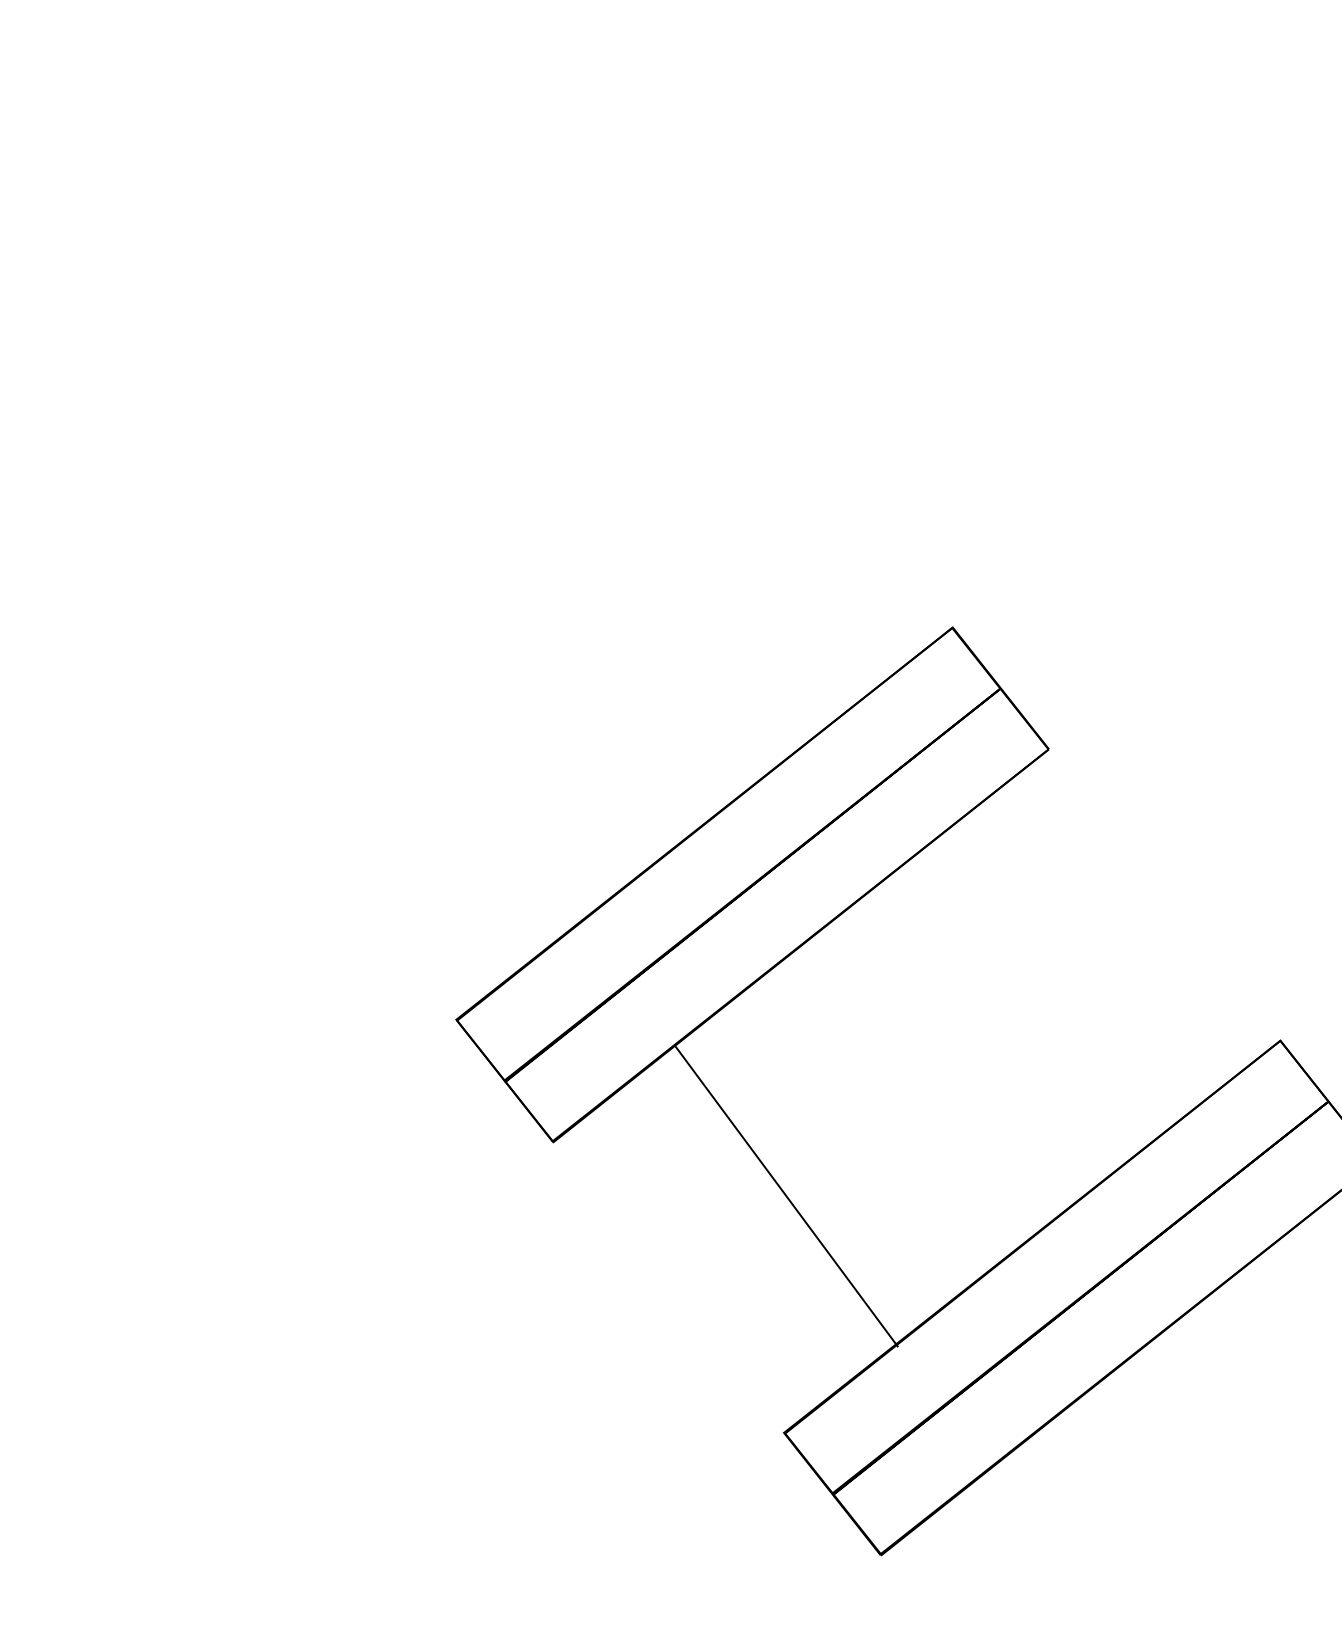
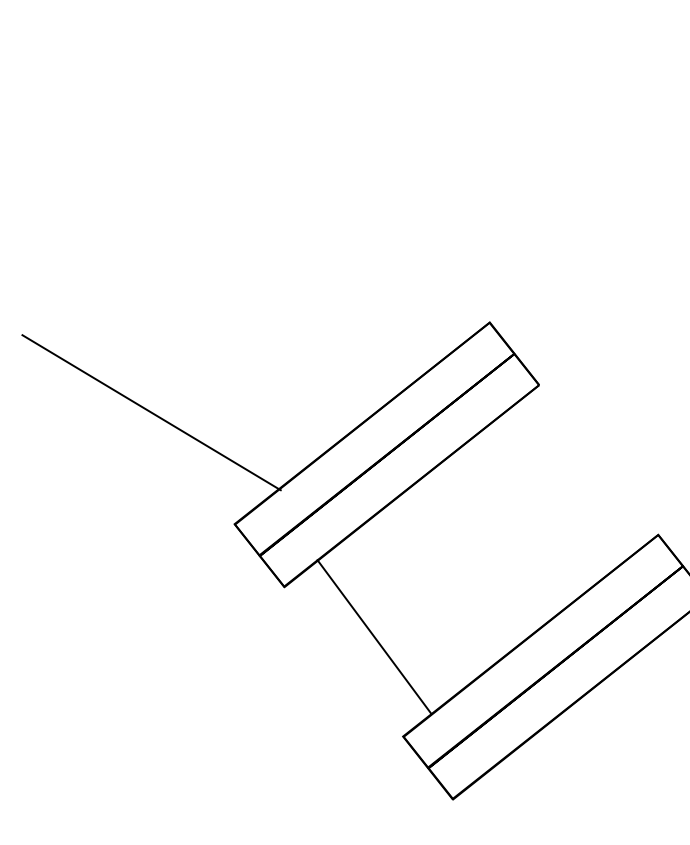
line: (294, 802) -> (151, 412), added
line: (786, 1197) -> (374, 637), moved

